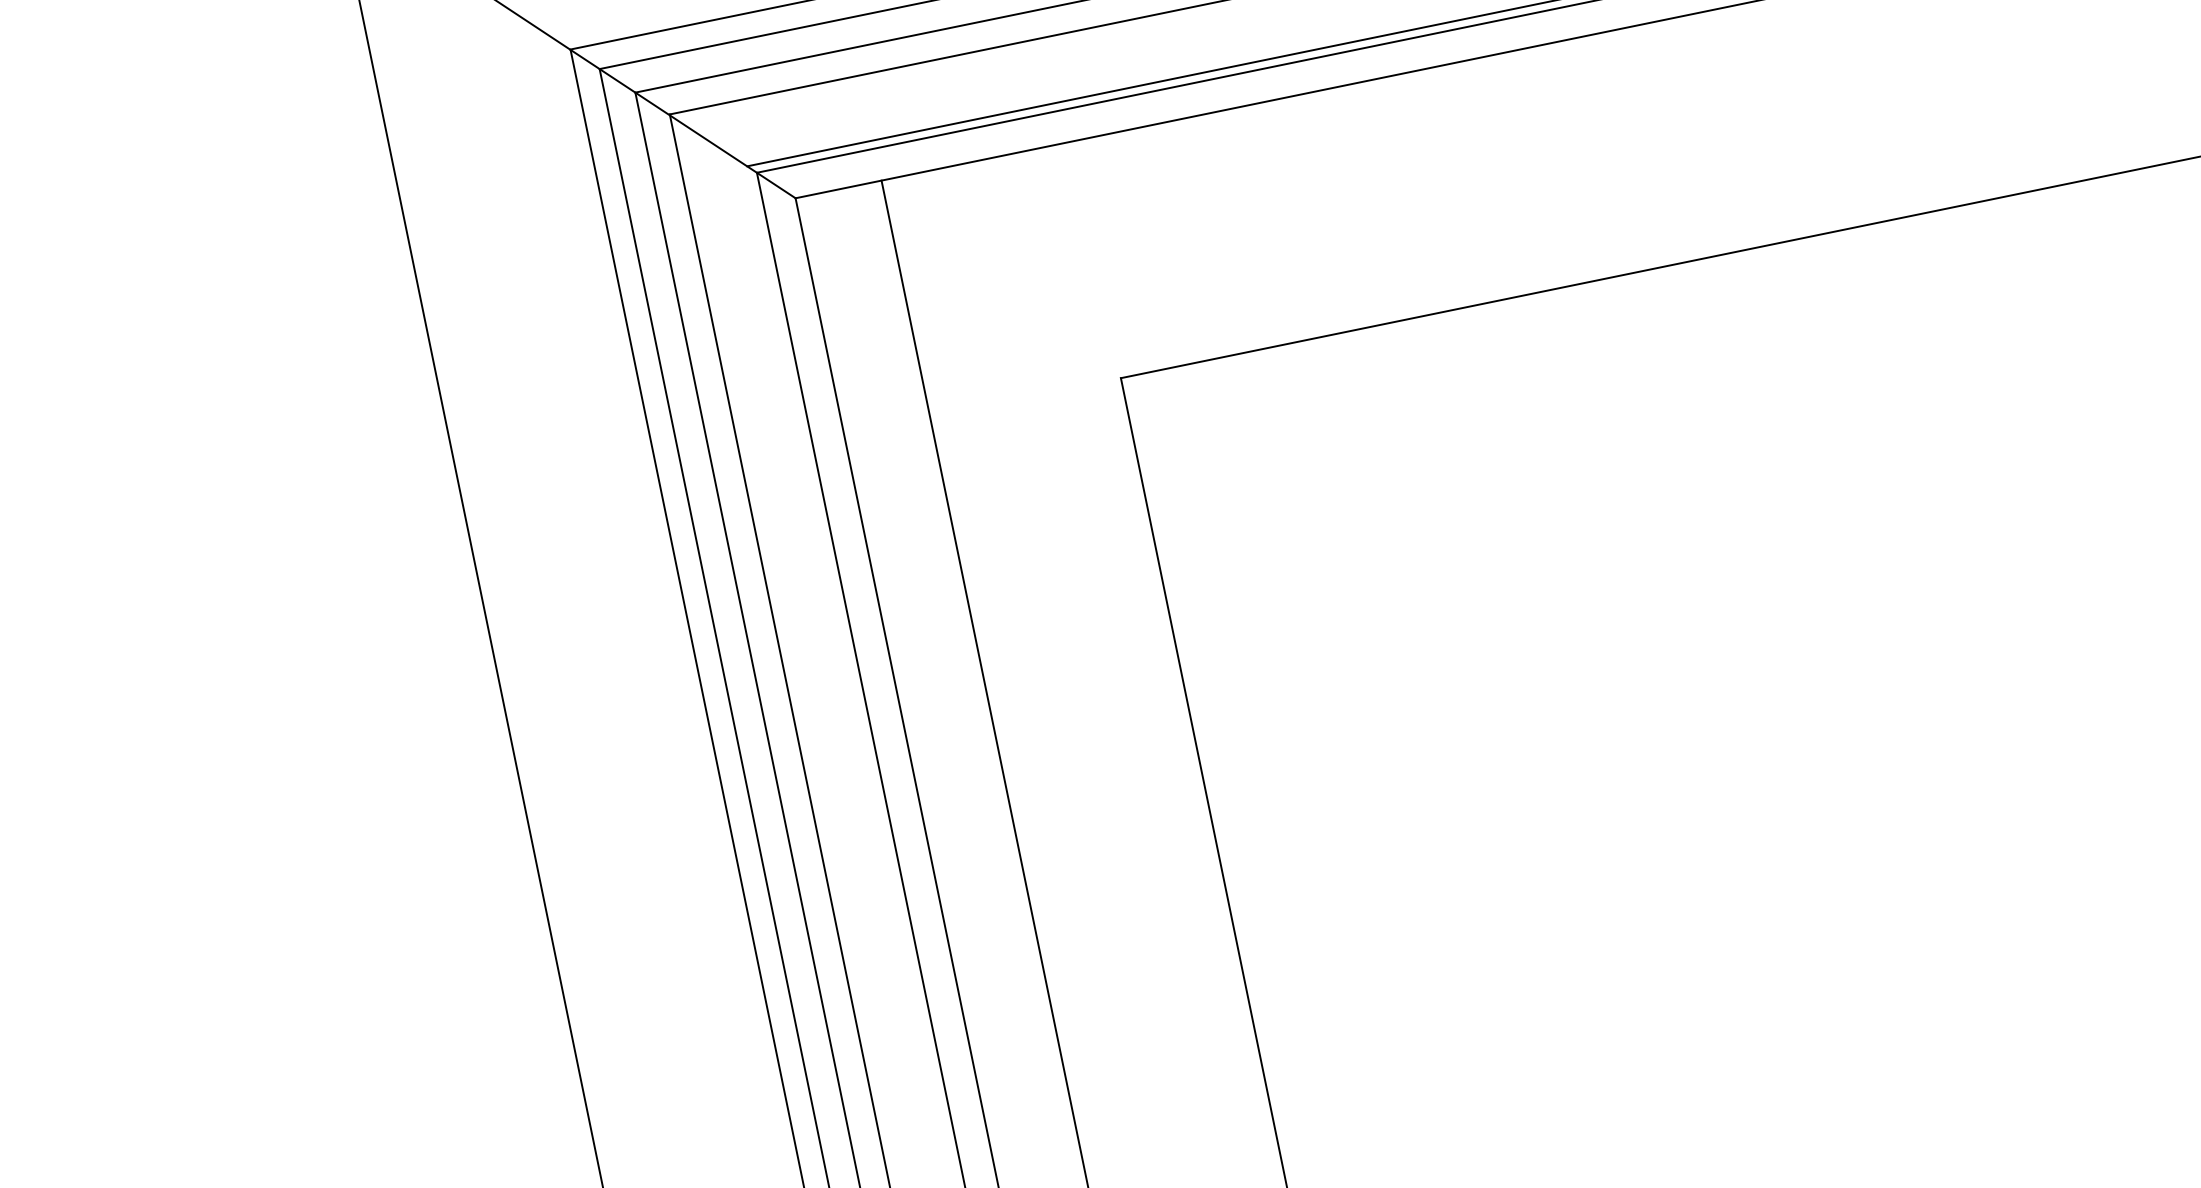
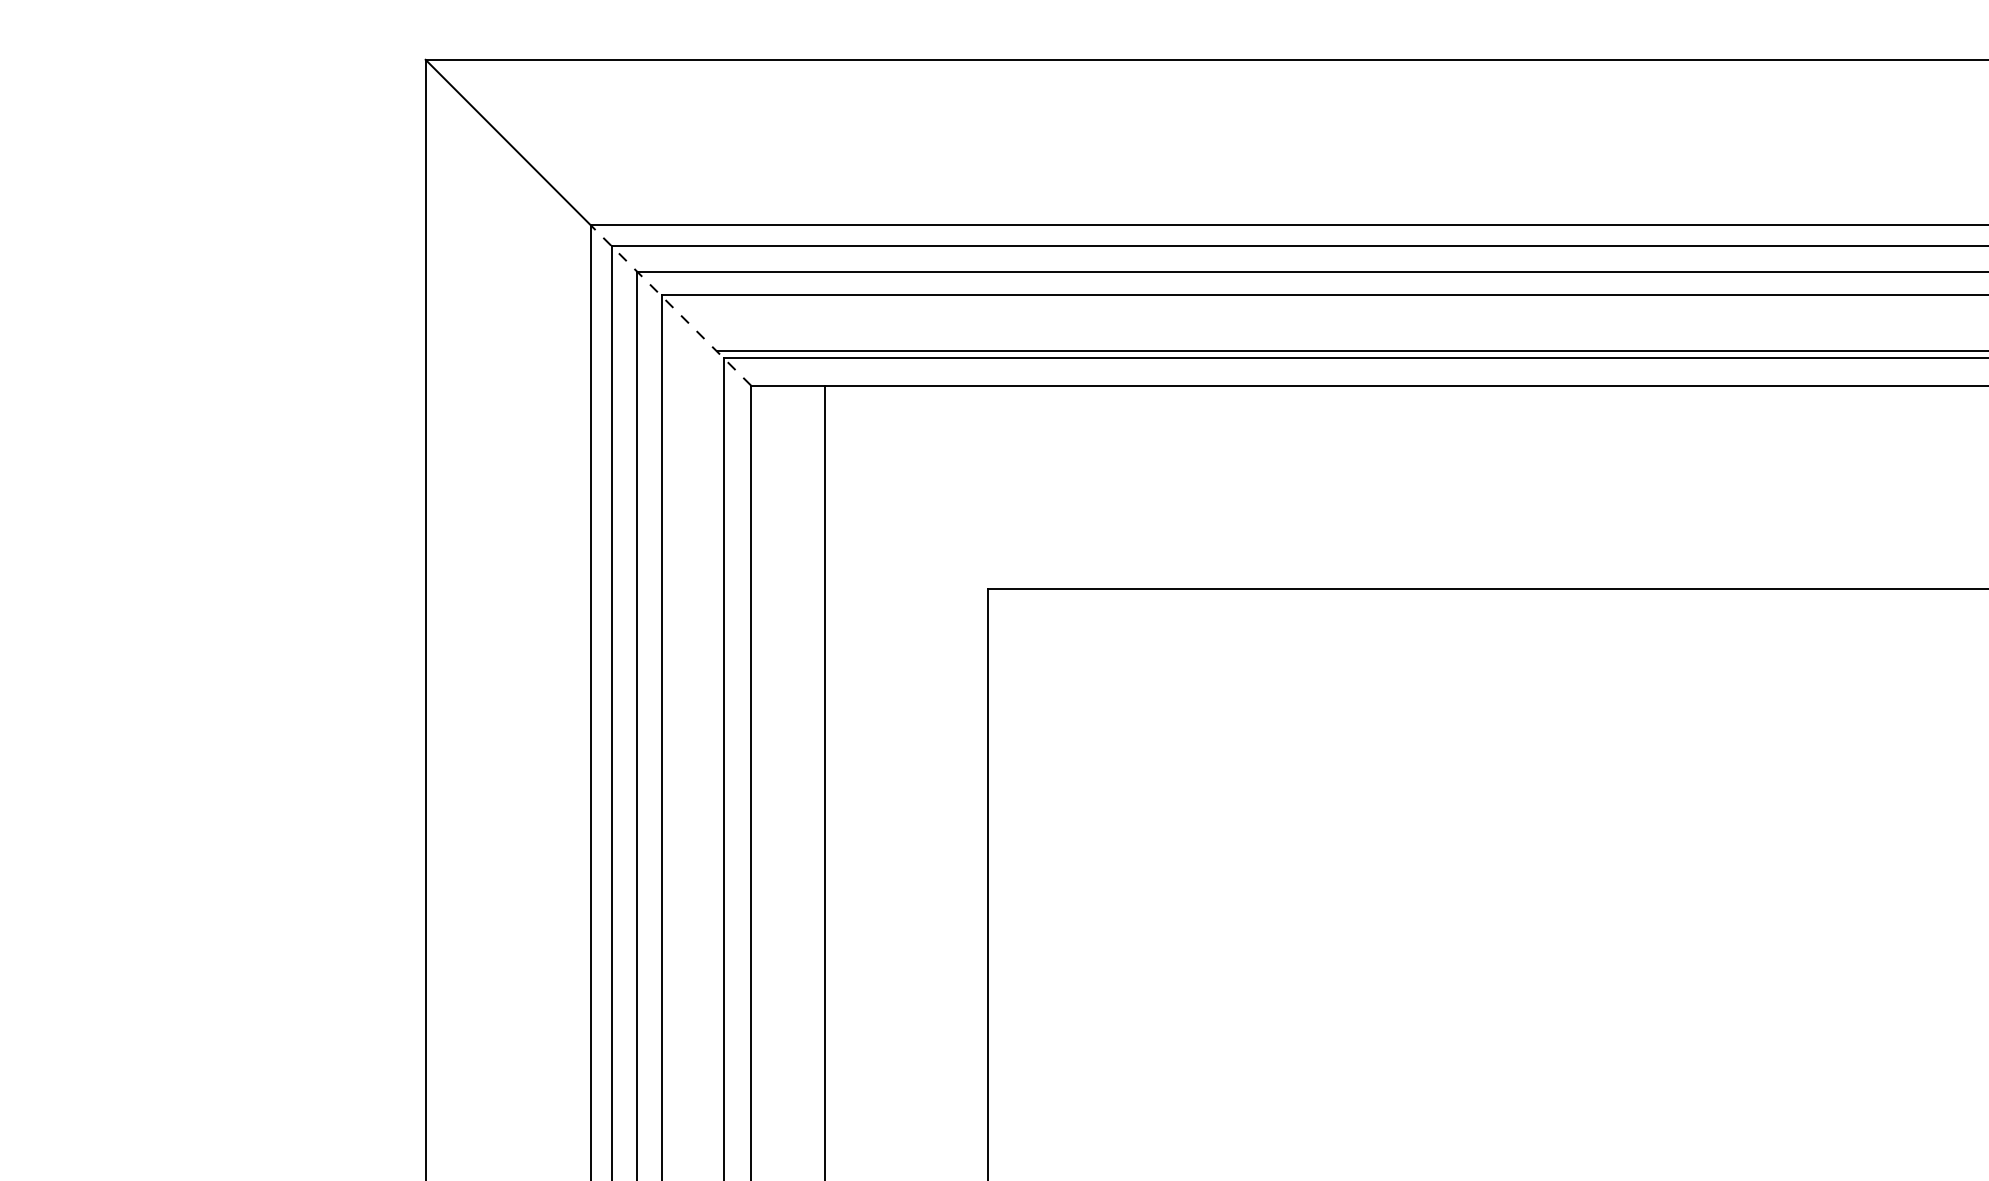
line: (682, 124) -> (670, 305), solid -> dashed

